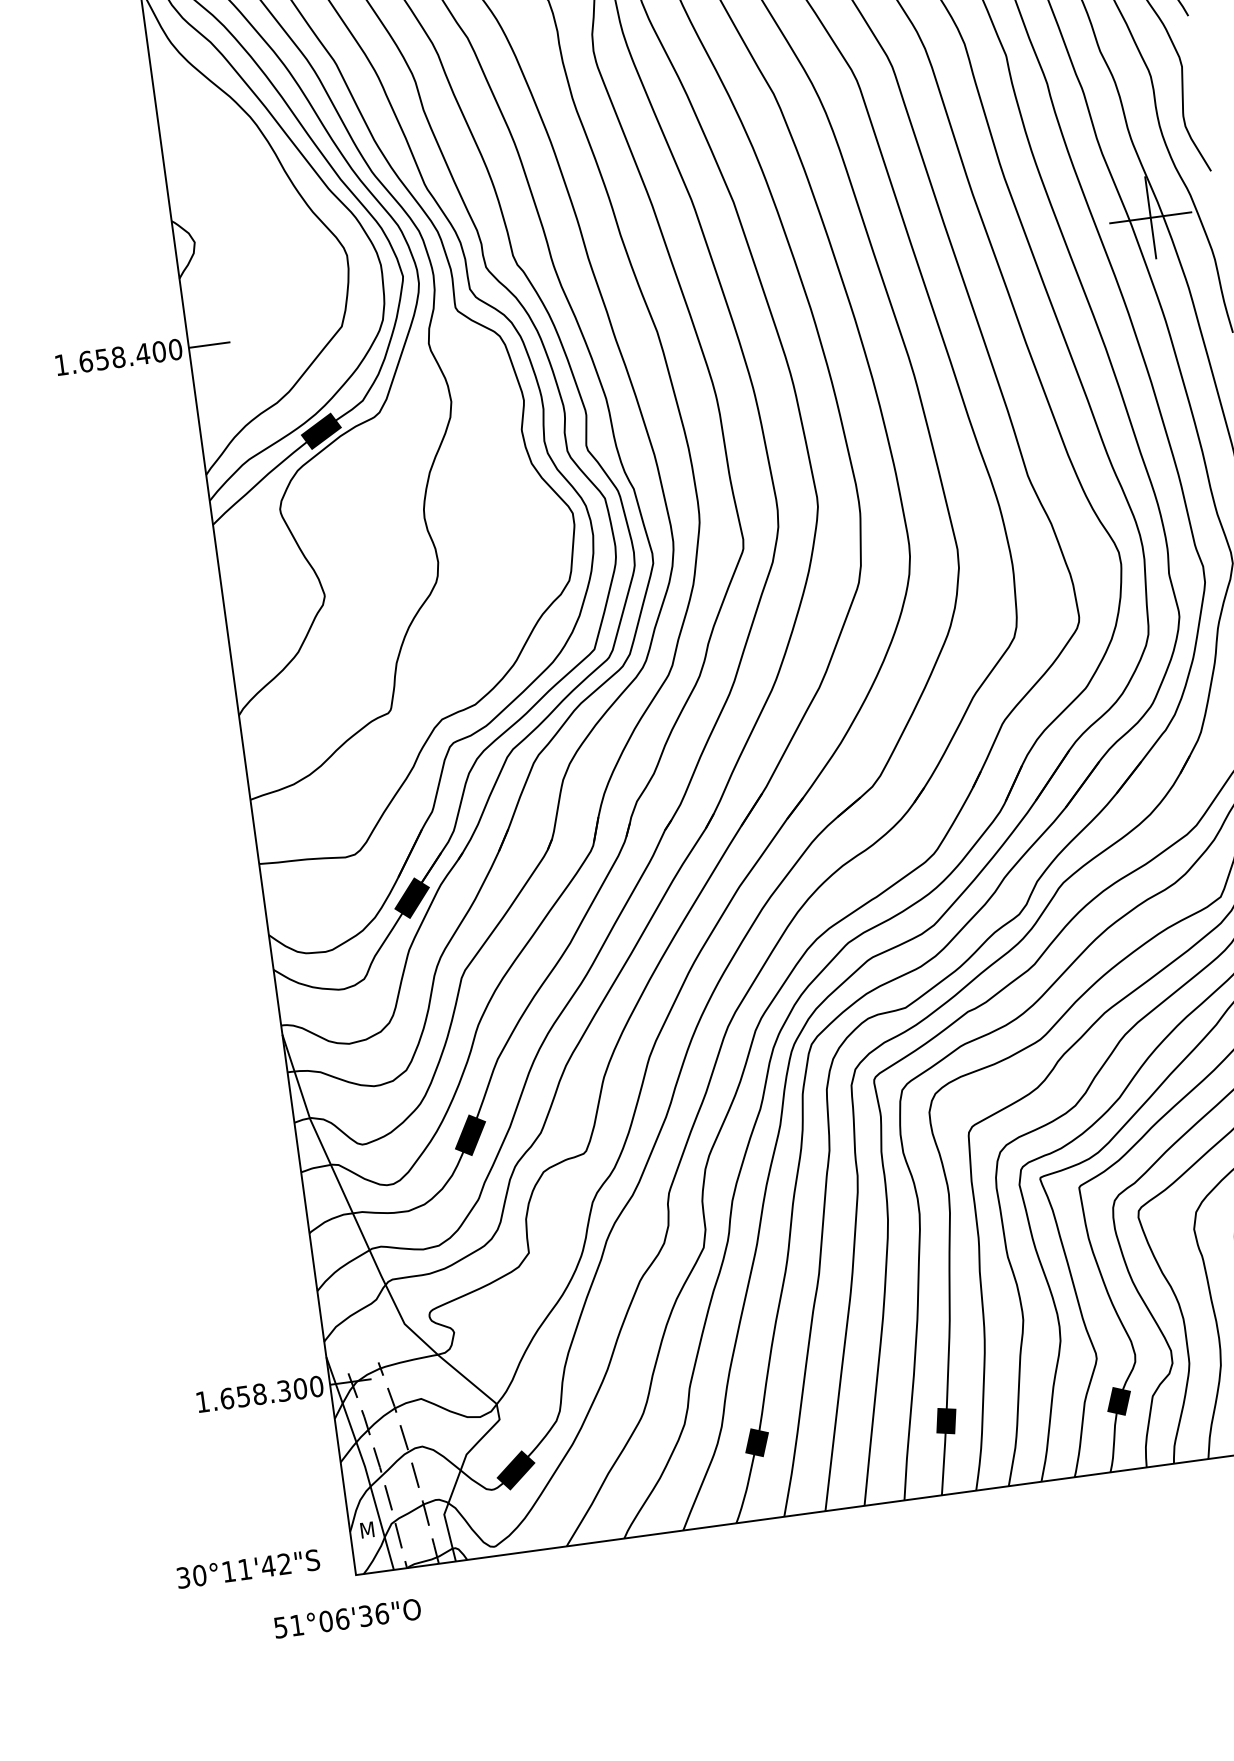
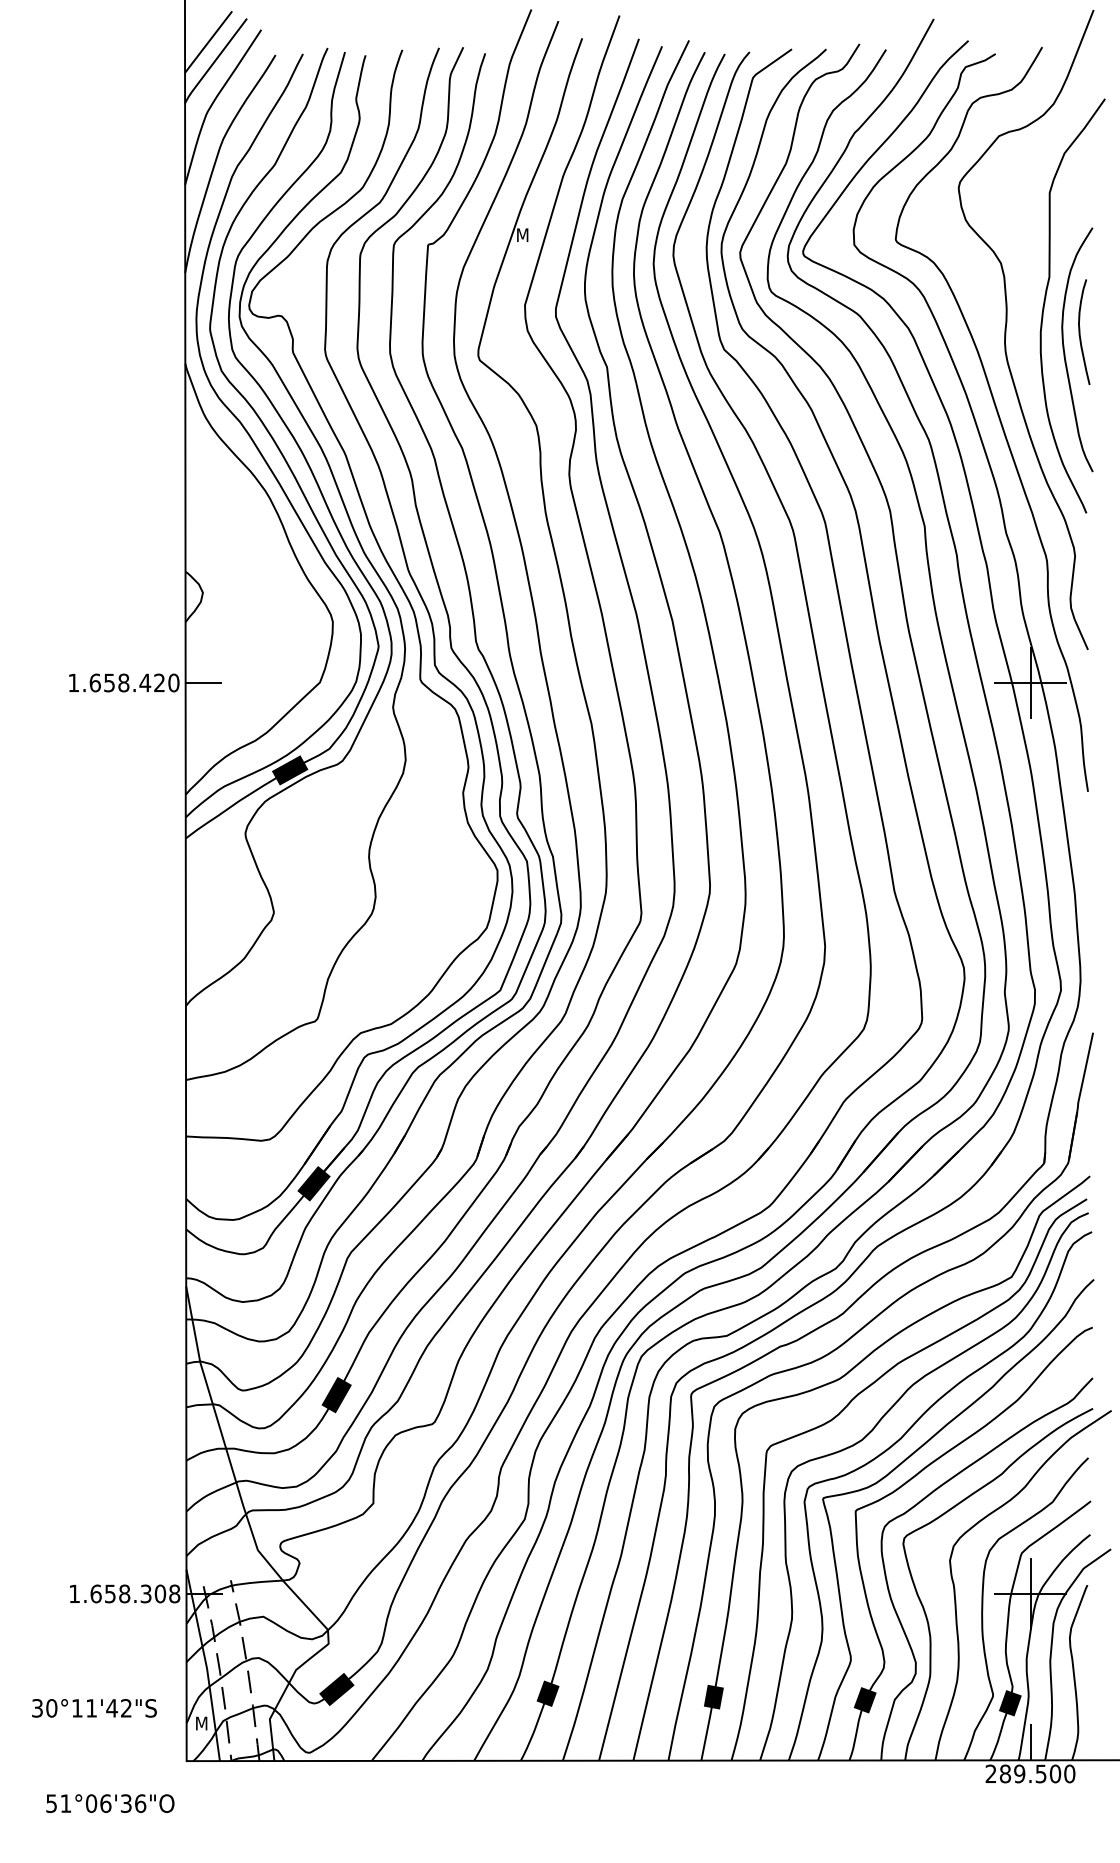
text: (159, 351) -> (159, 682), 1.658.400 -> 1.658.420
text: (316, 1386) -> (174, 1593), 1.658.300 -> 1.658.308
text: (248, 1569) -> (94, 1708), moved
text: (347, 1618) -> (110, 1803), moved

